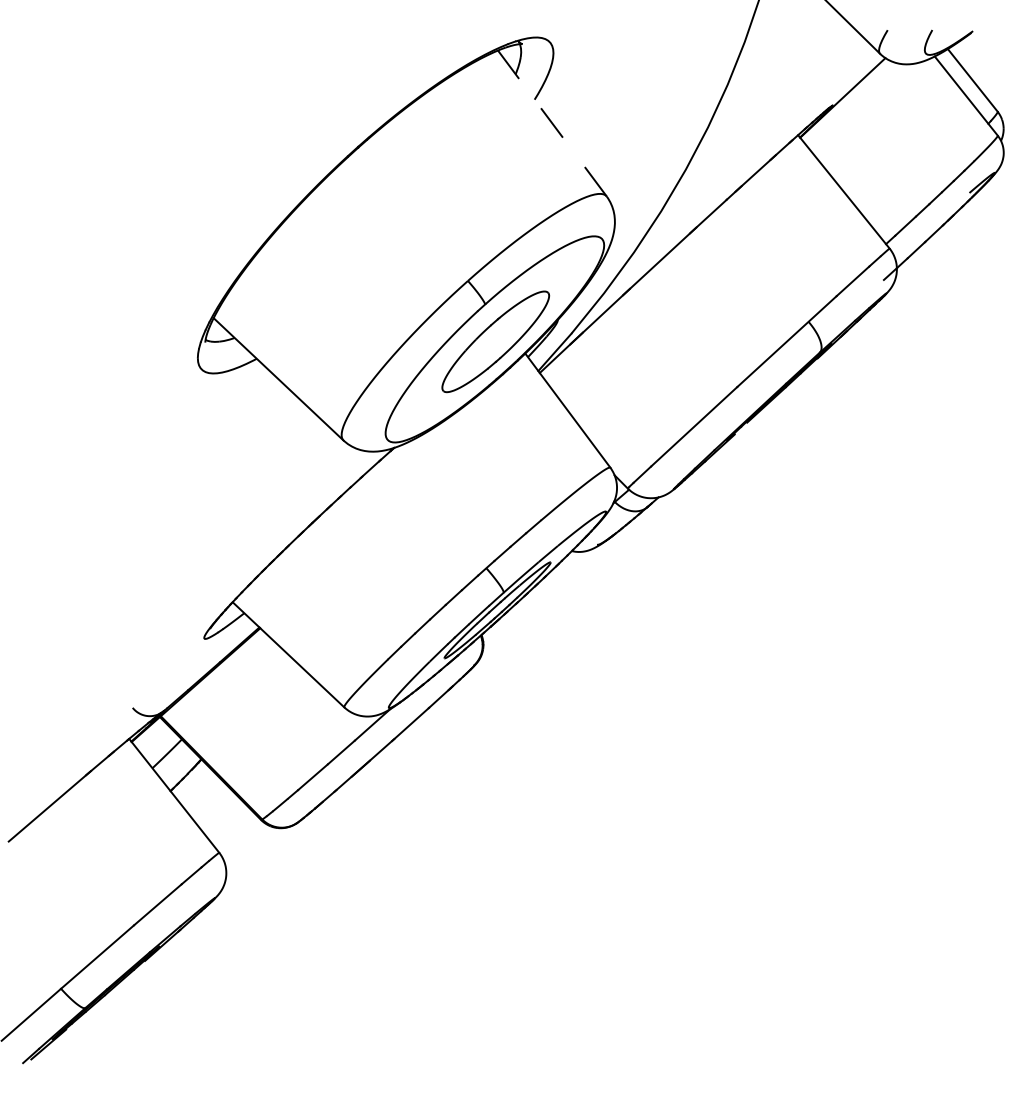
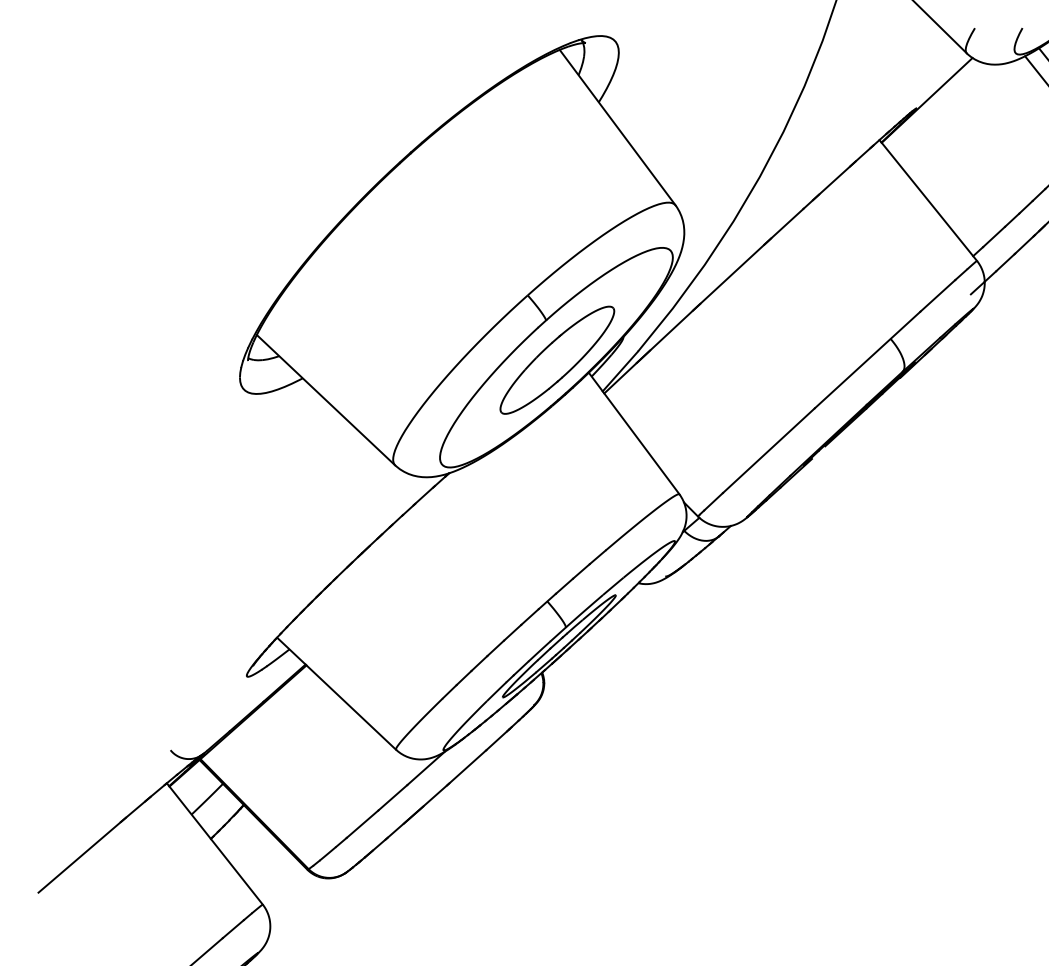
line: (552, 123) -> (617, 127), dashed -> solid

